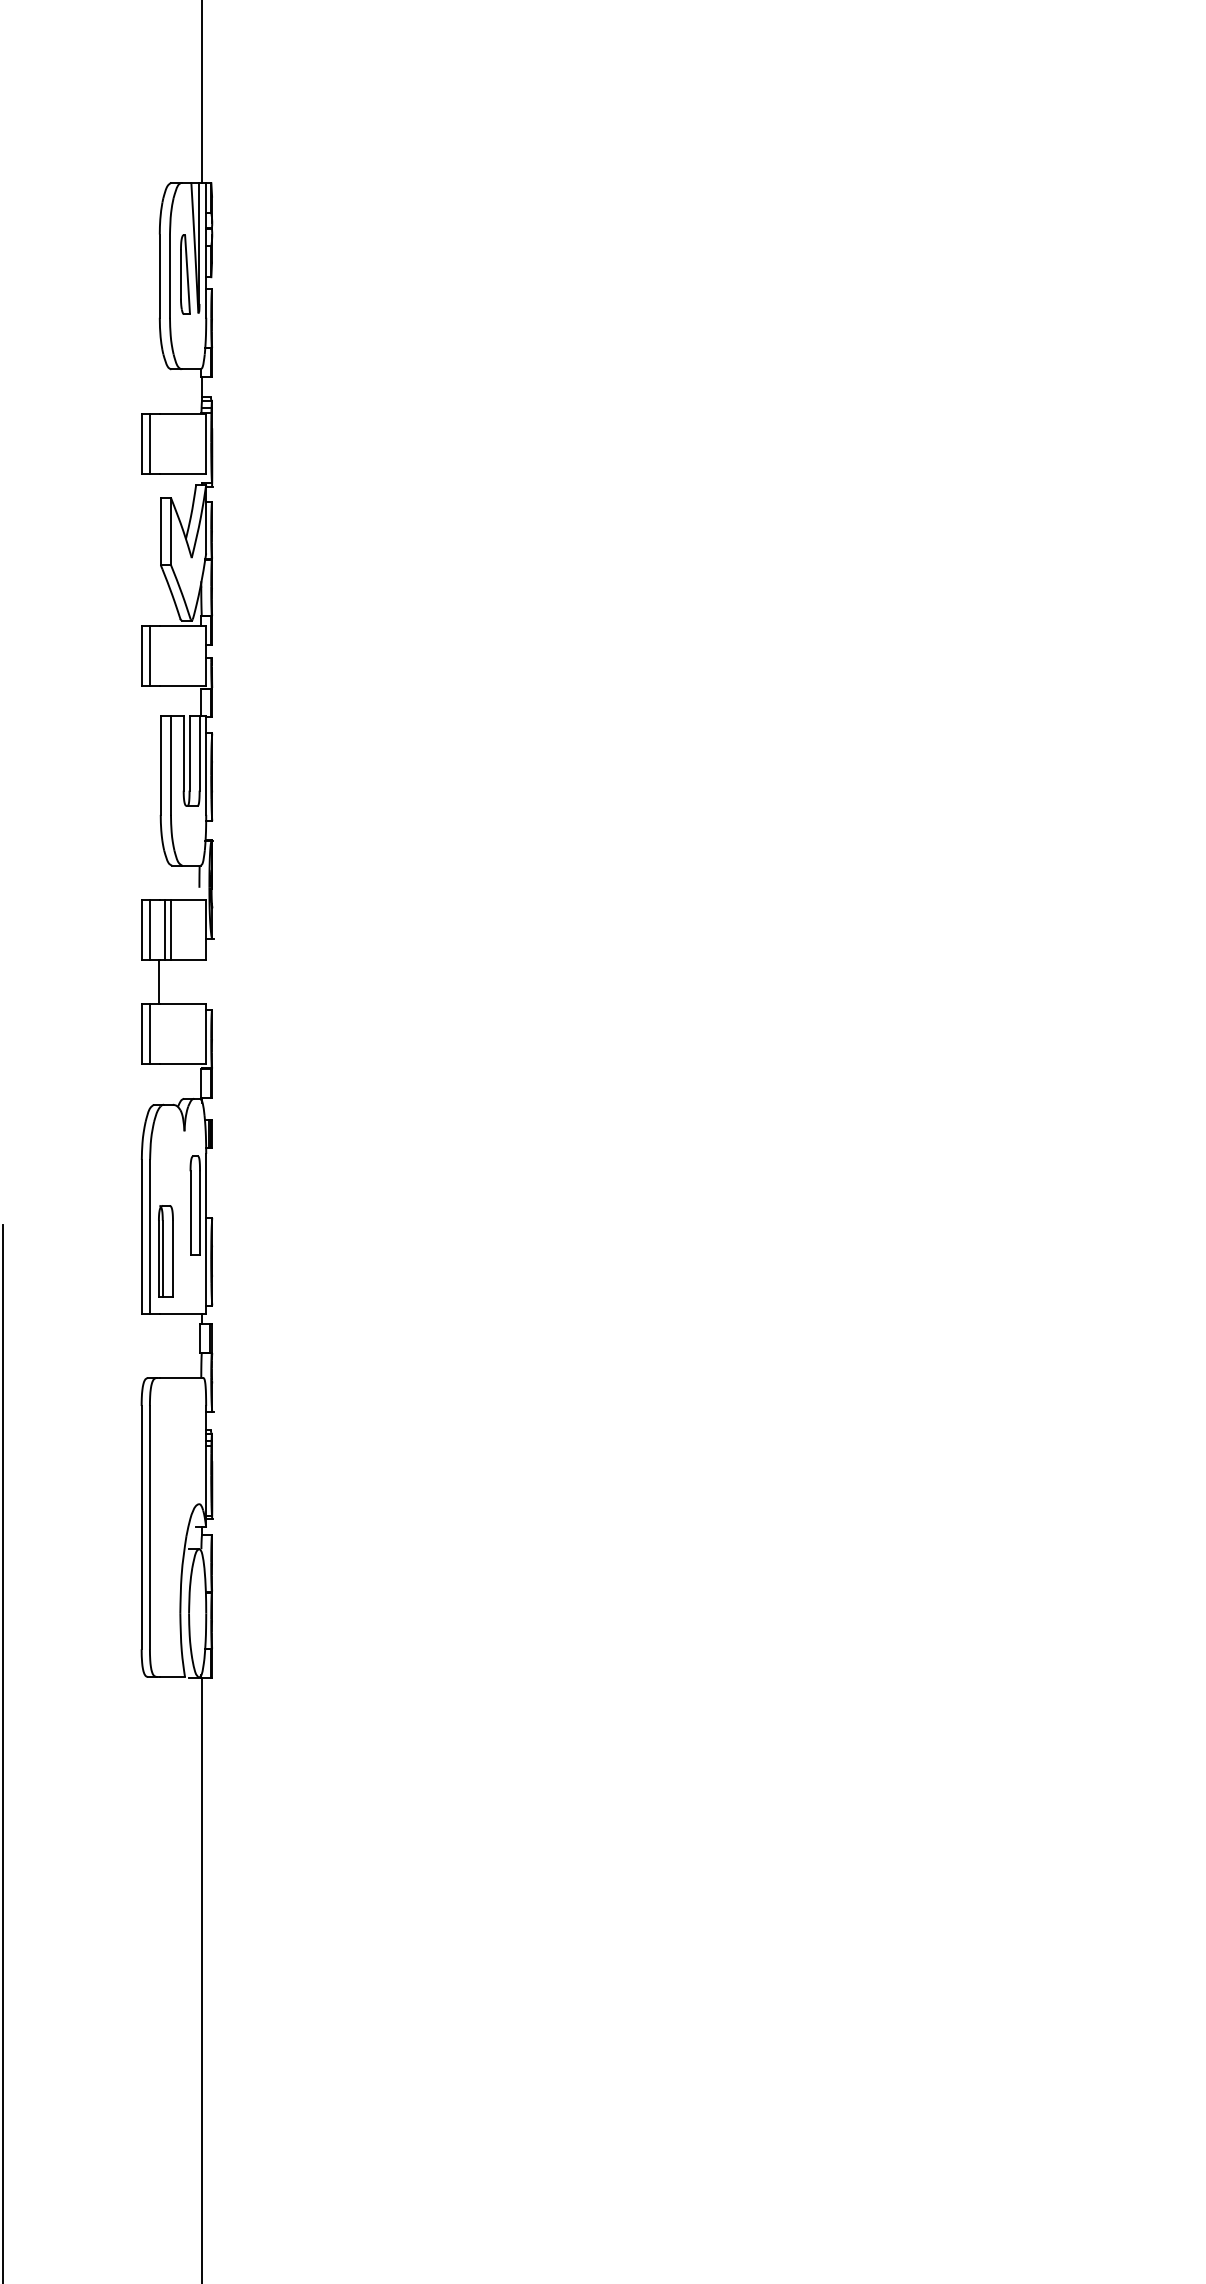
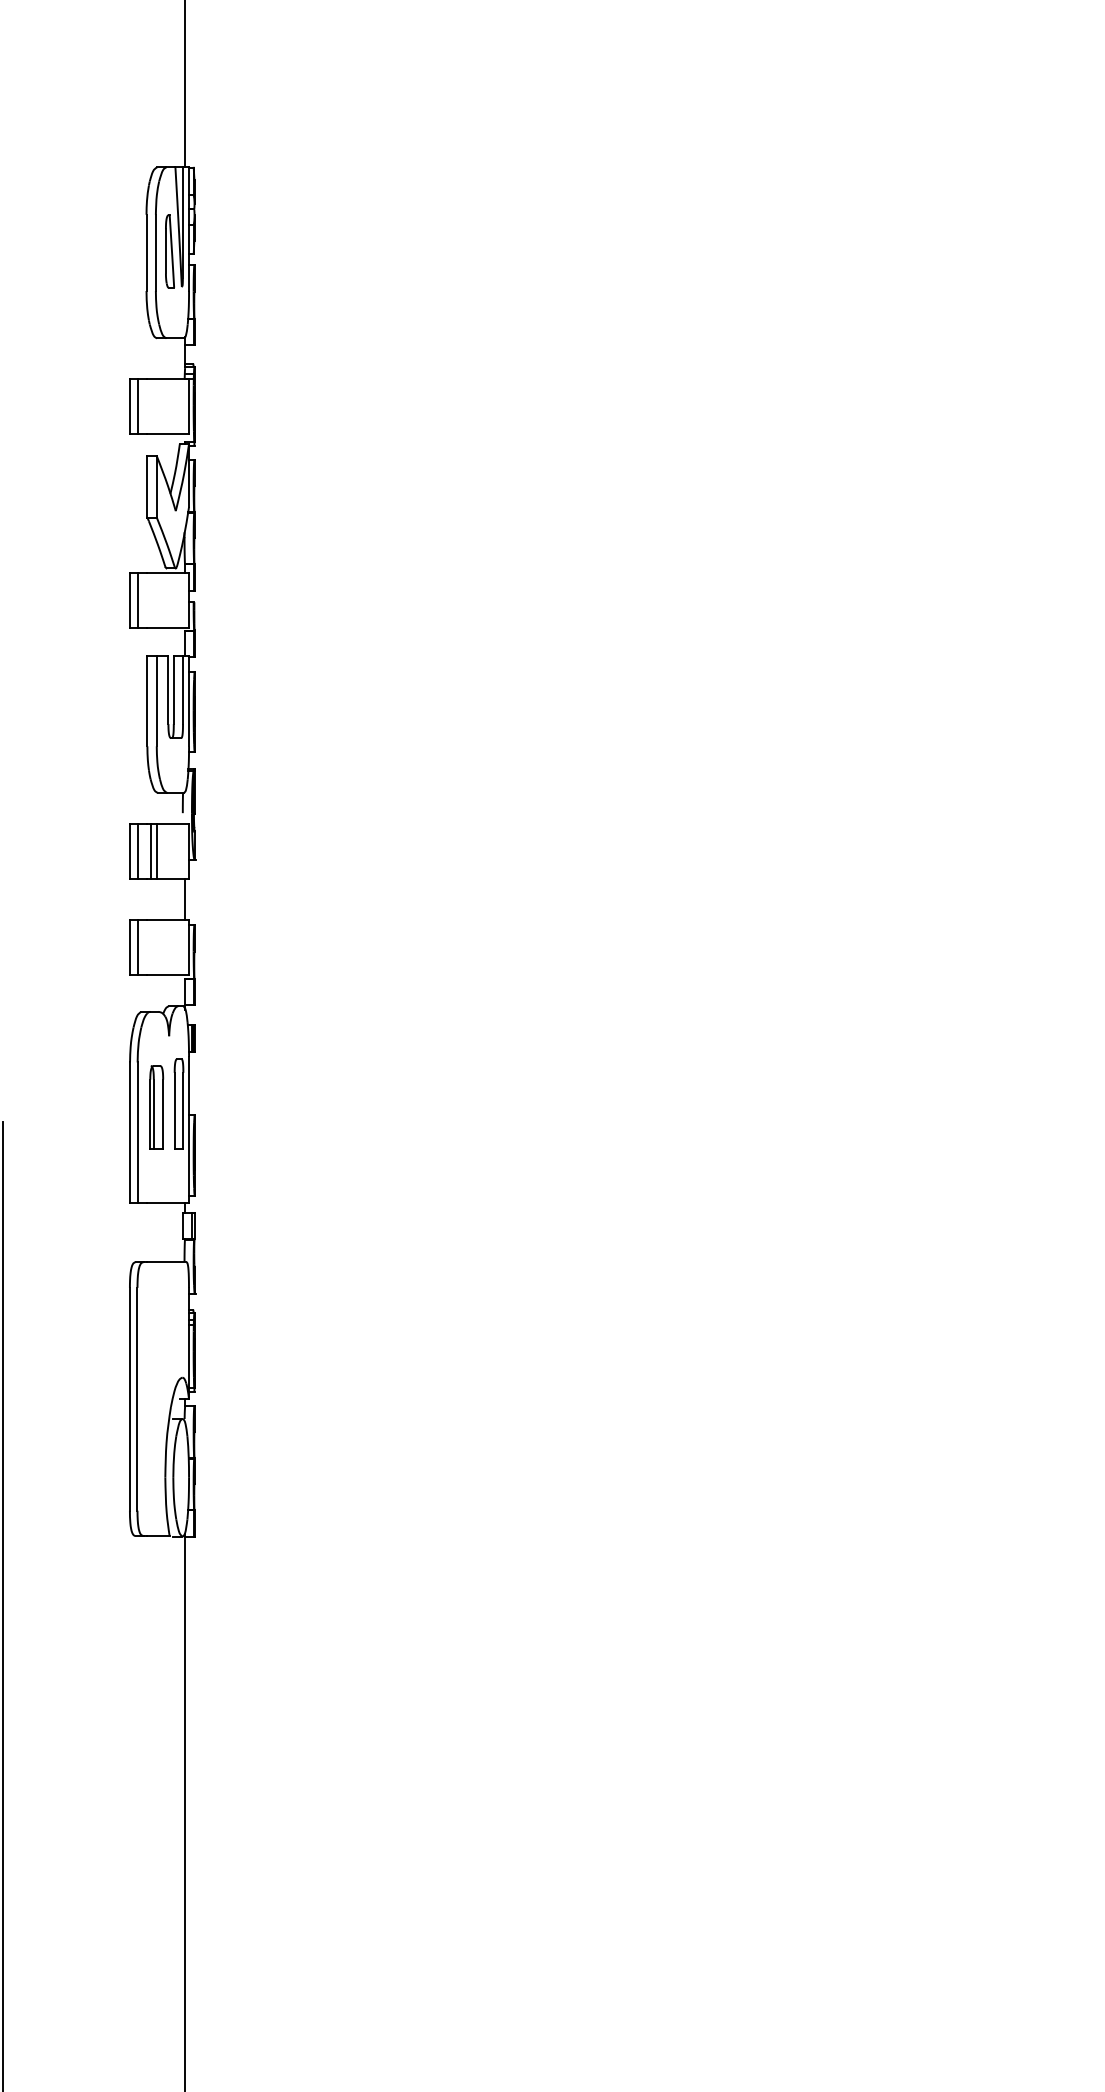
line: (159, 981) -> (185, 898), moved
part: (165, 1251) -> (156, 1107), moved

